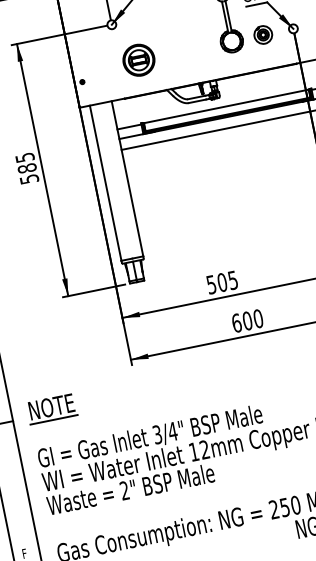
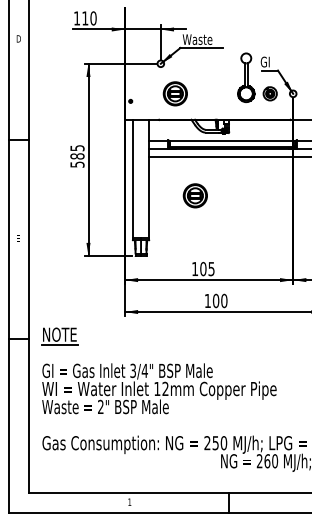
part: (191, 188) -> (194, 195), added
text: (212, 285) -> (195, 269), 505 -> 105
text: (236, 322) -> (207, 300), 600 -> 100

